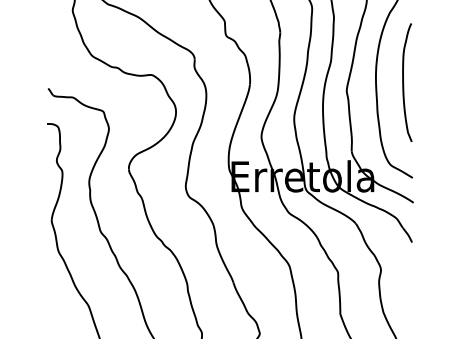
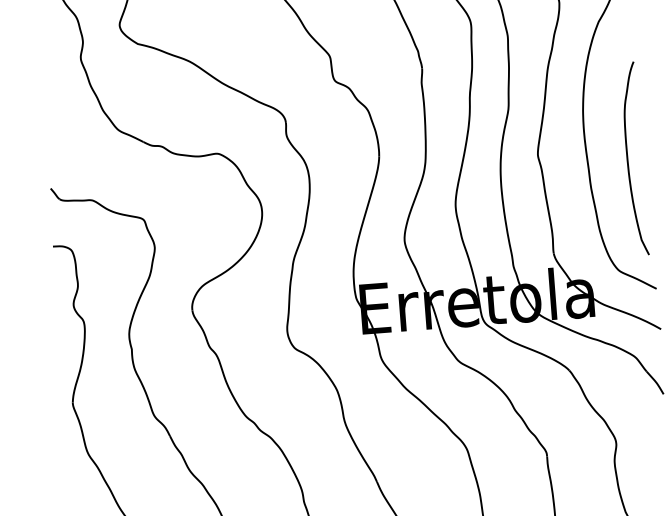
curve: (404, 83) -> (629, 160), moved

